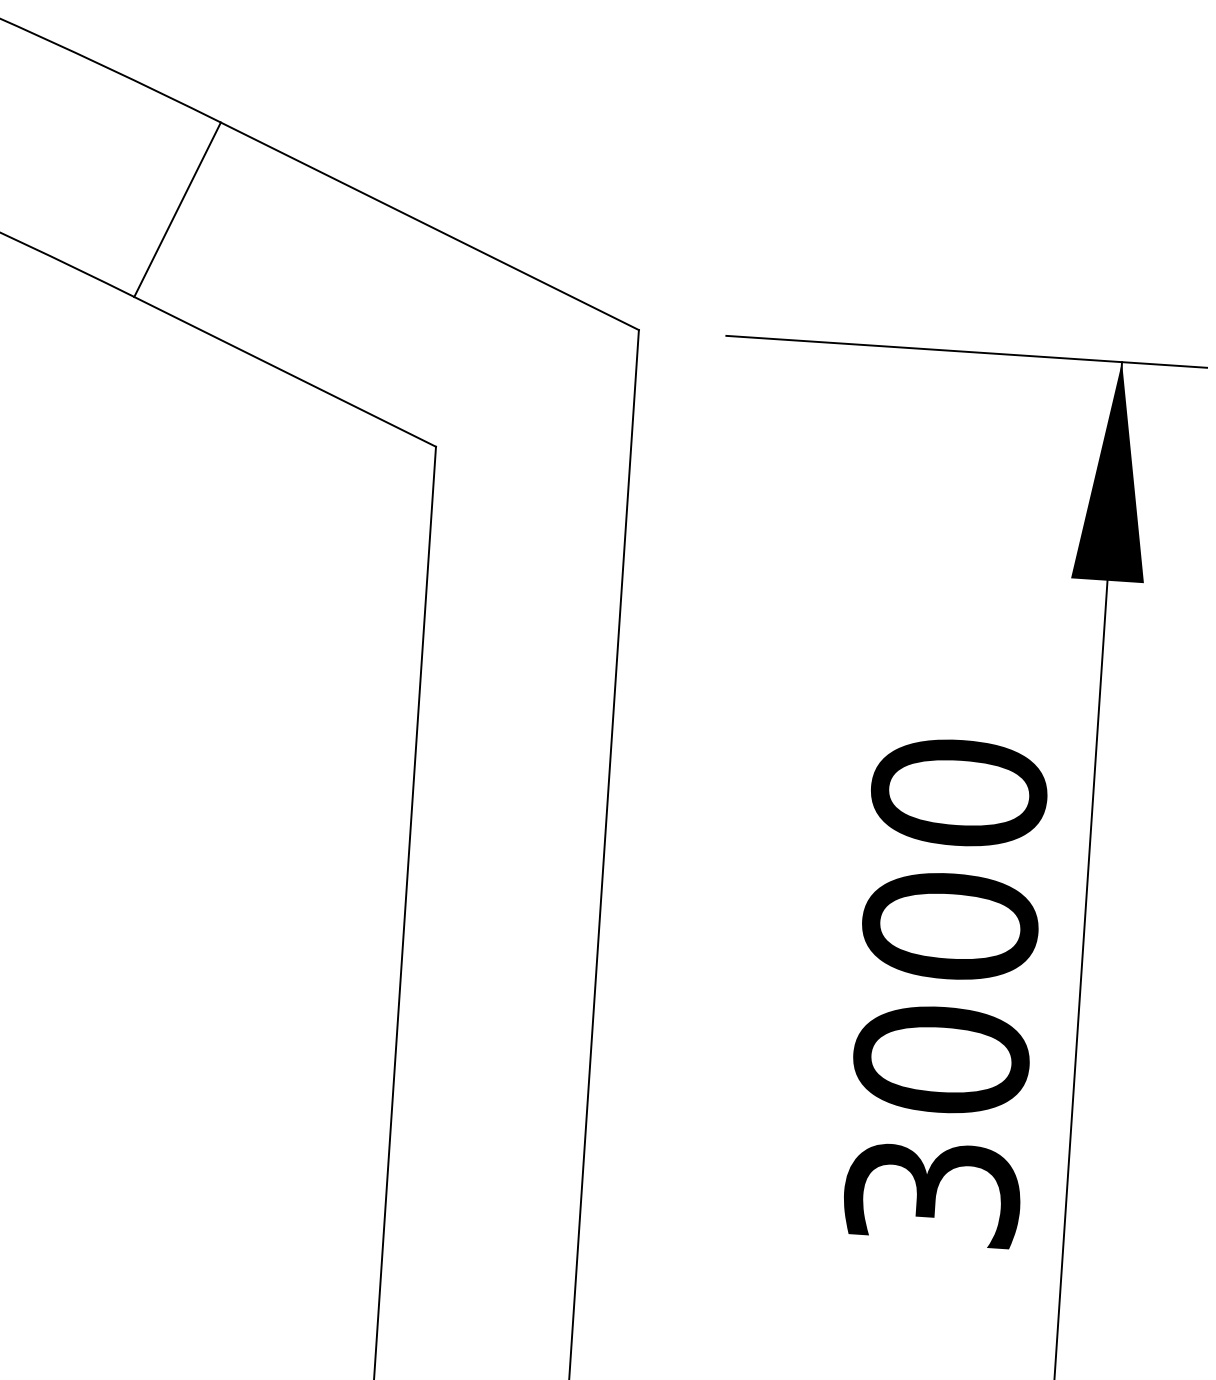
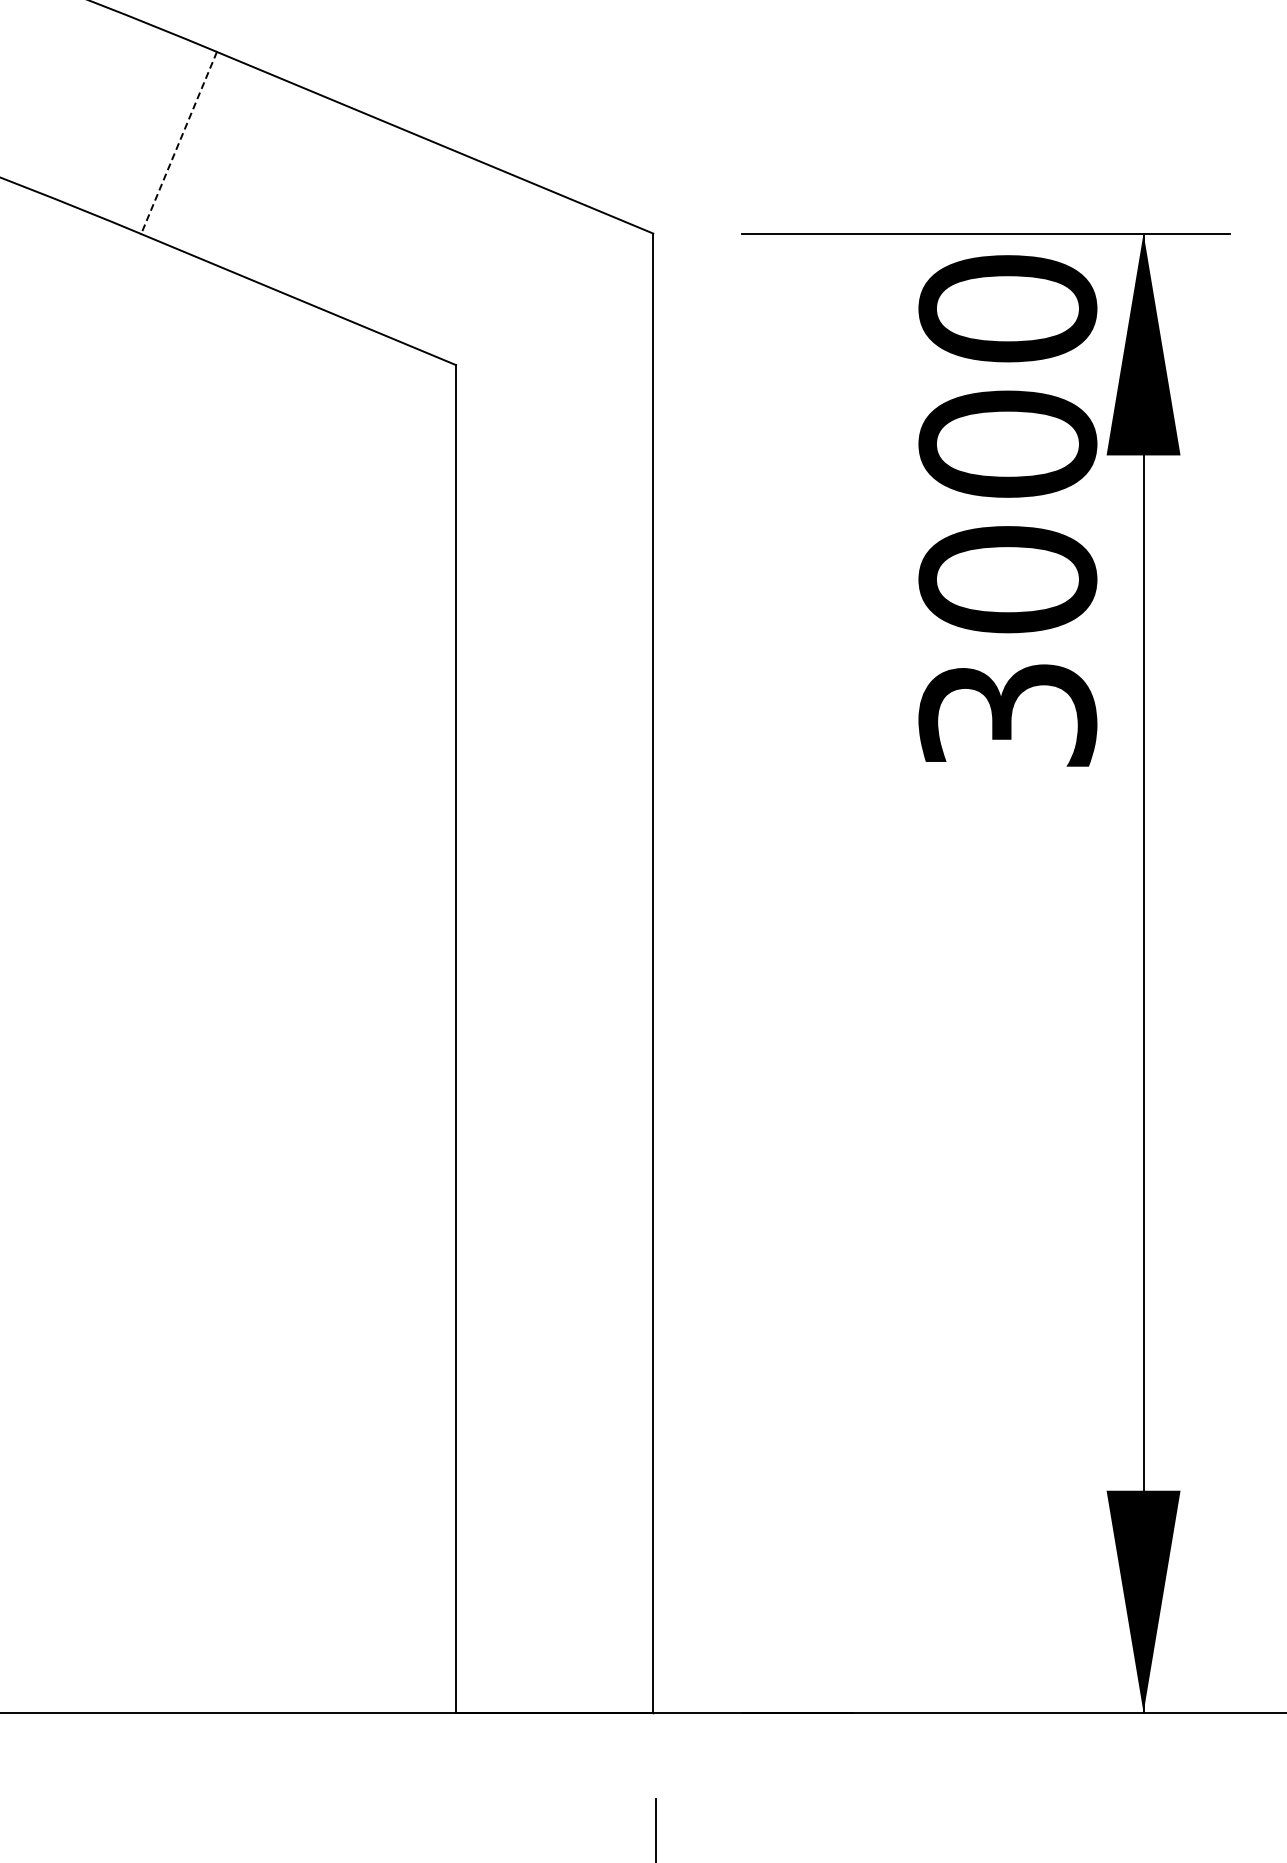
line: (178, 209) -> (179, 142), solid -> dashed
text: (945, 991) -> (1007, 510), moved

